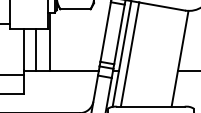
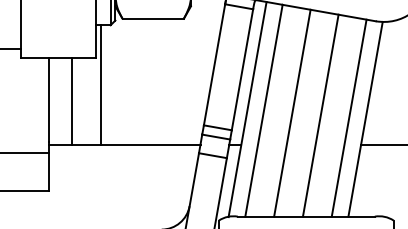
line: (144, 55) -> (293, 112), added
line: (157, 56) -> (319, 114), added
line: (171, 57) -> (348, 116), added

